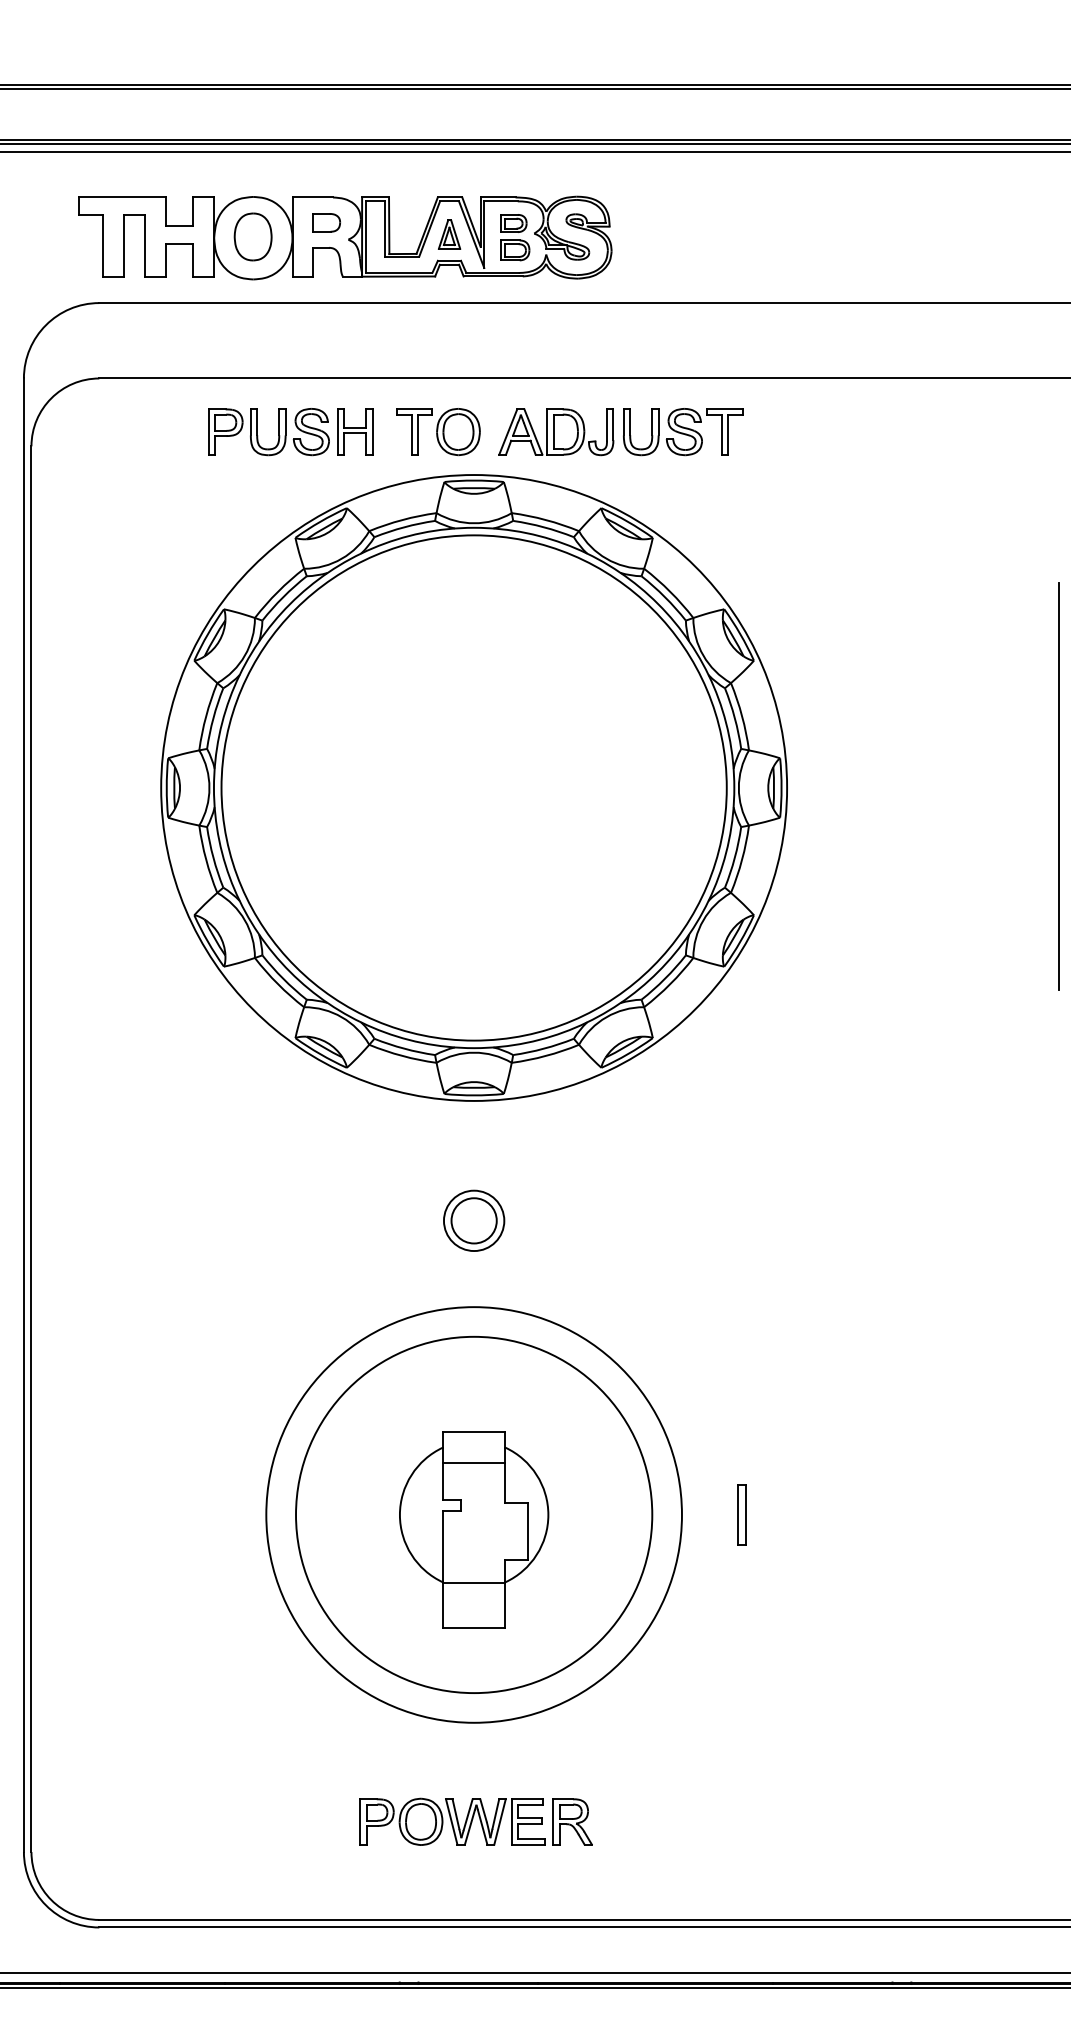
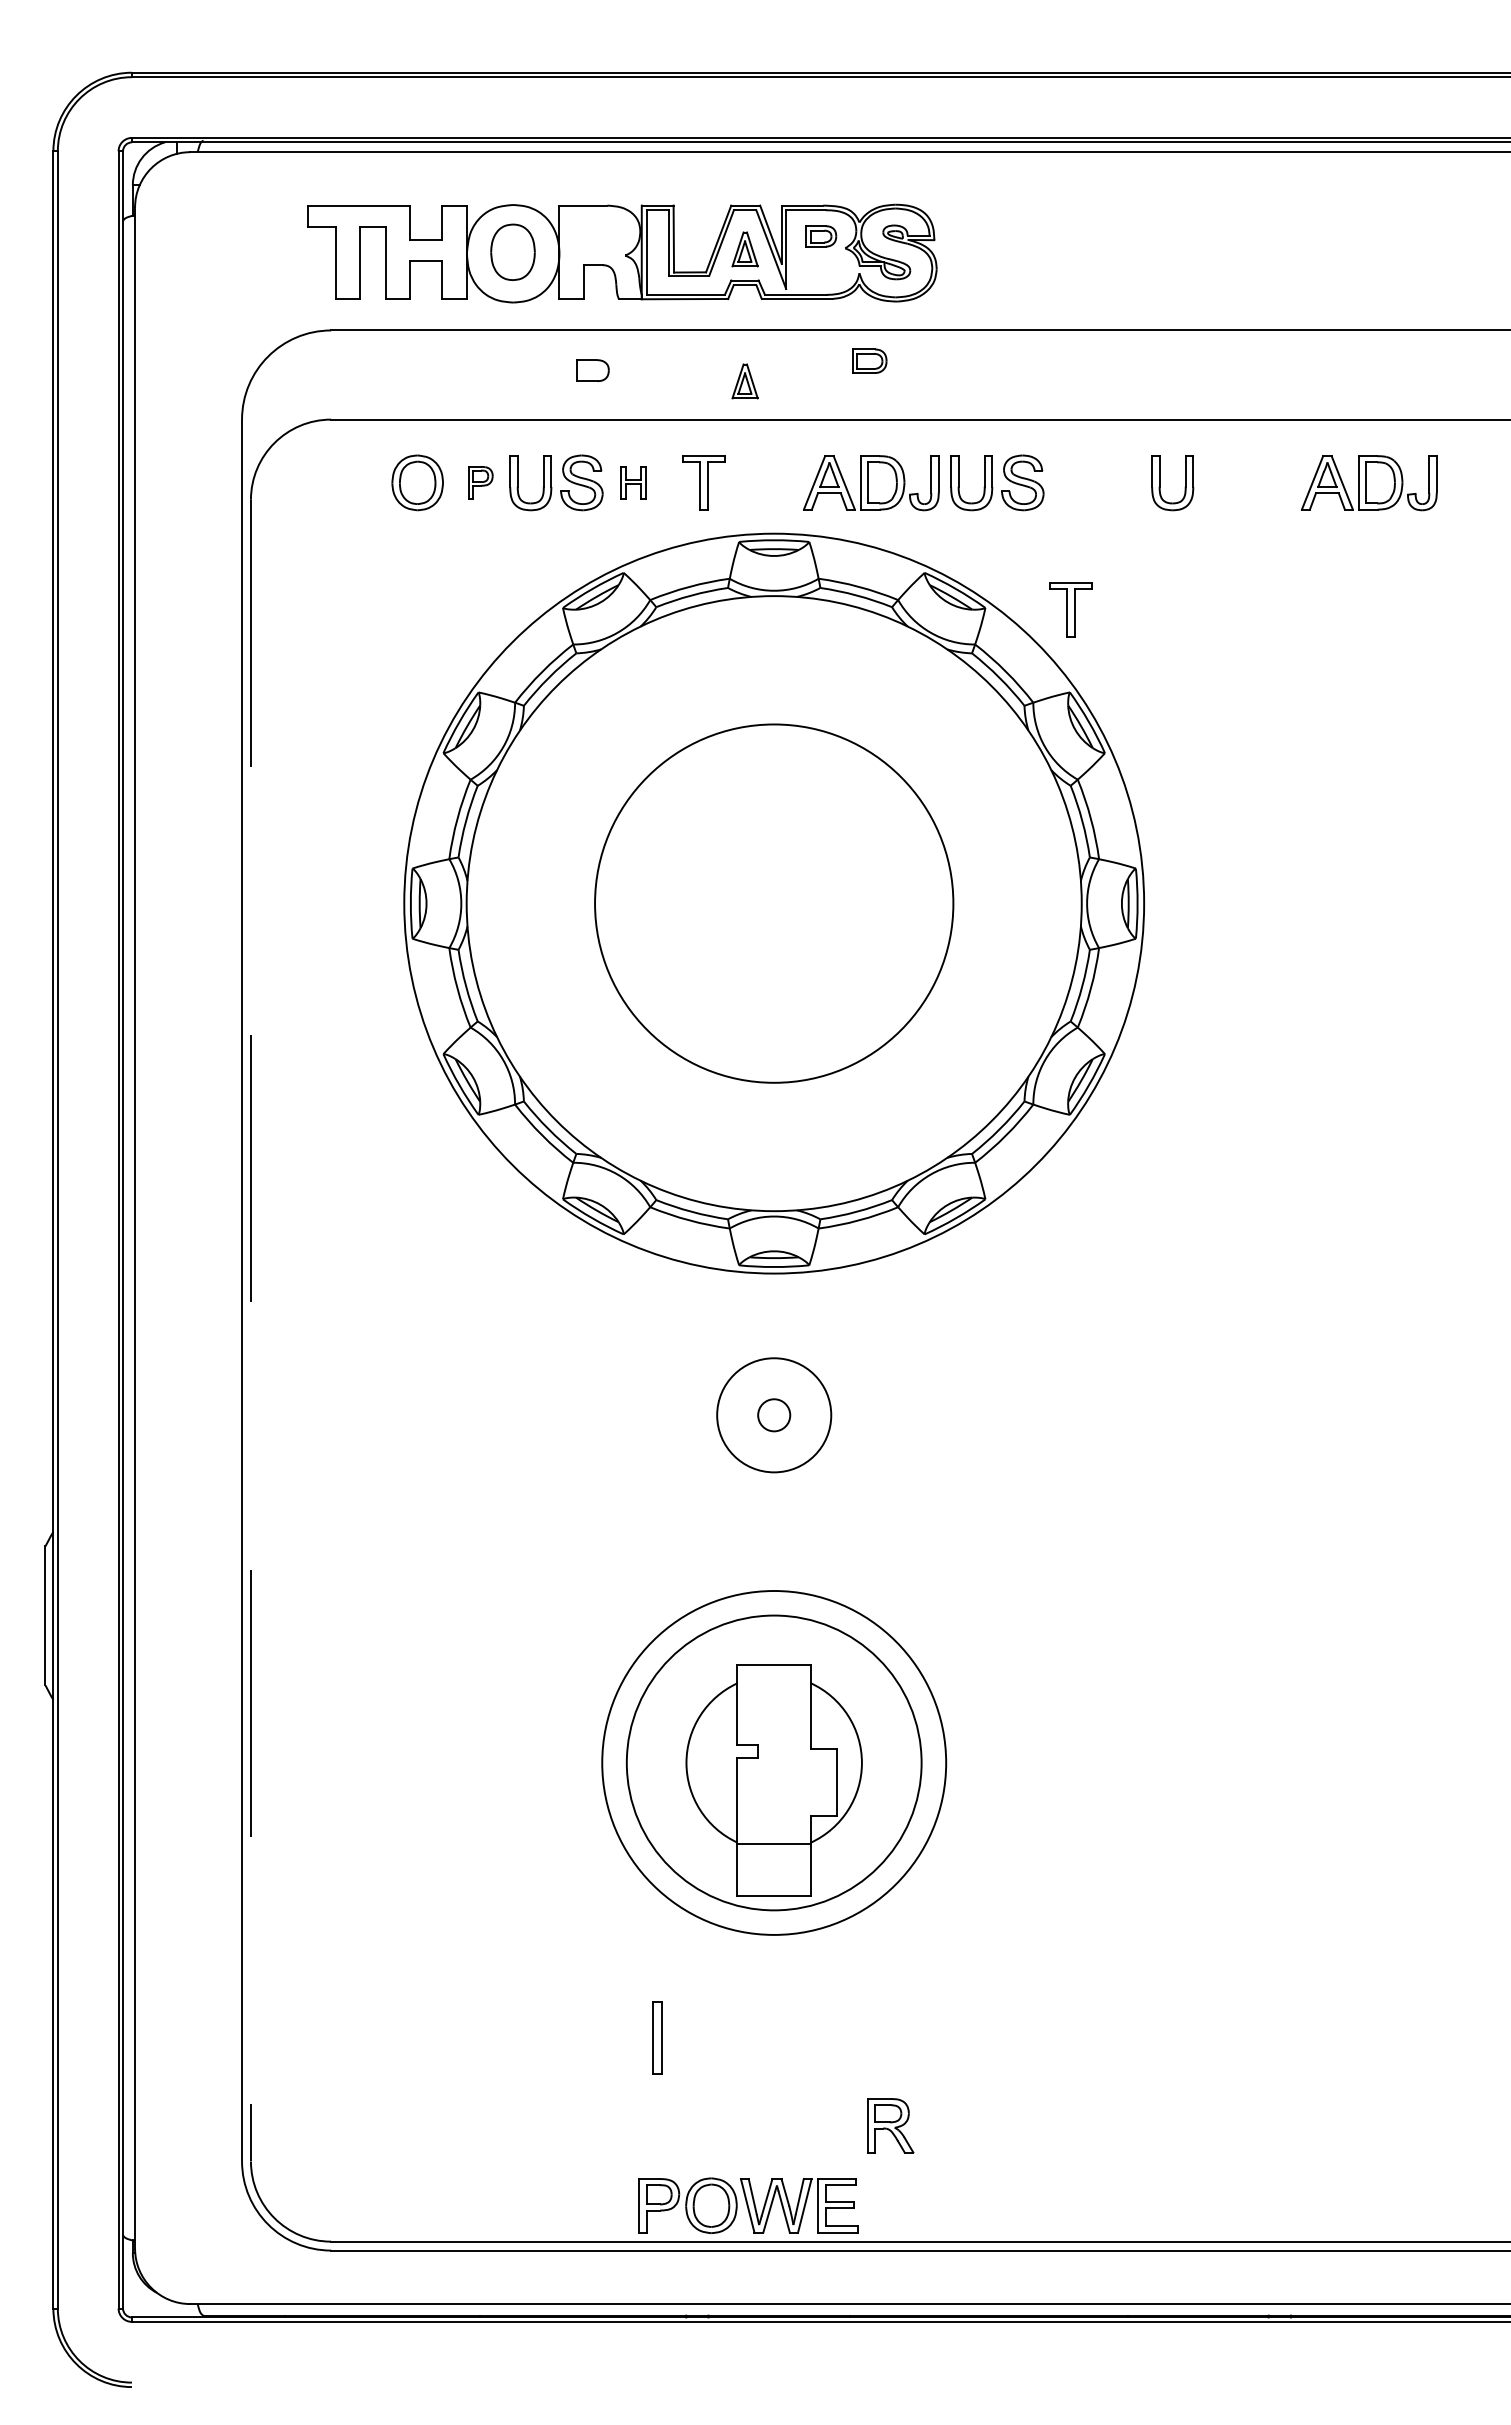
part: (326, 222) -> (592, 370), moved
part: (515, 249) -> (869, 360), moved
part: (449, 346) -> (744, 381), added
part: (225, 431) -> (480, 482), size x0.6
part: (355, 431) -> (633, 482), size x0.6
part: (458, 431) -> (417, 482), moved
part: (724, 431) -> (1070, 609), moved
part: (800, 432) -> (1160, 483), added
part: (977, 432) -> (1369, 483), added
line: (1058, 786) -> (1465, 901), removed
circle: (473, 787) -> (773, 903), size x0.6
line: (31, 1149) -> (250, 1330), solid -> dashed
circle: (473, 1220) -> (773, 1414), size x1.6
circle: (473, 1221) -> (773, 1415), size x0.6
line: (474, 1462) -> (774, 1701), removed
circle: (473, 1514) -> (773, 1762), size x0.7
circle: (473, 1514) -> (773, 1762), size x0.7
part: (741, 1514) -> (657, 2037), moved
part: (452, 1821) -> (748, 2205), moved

